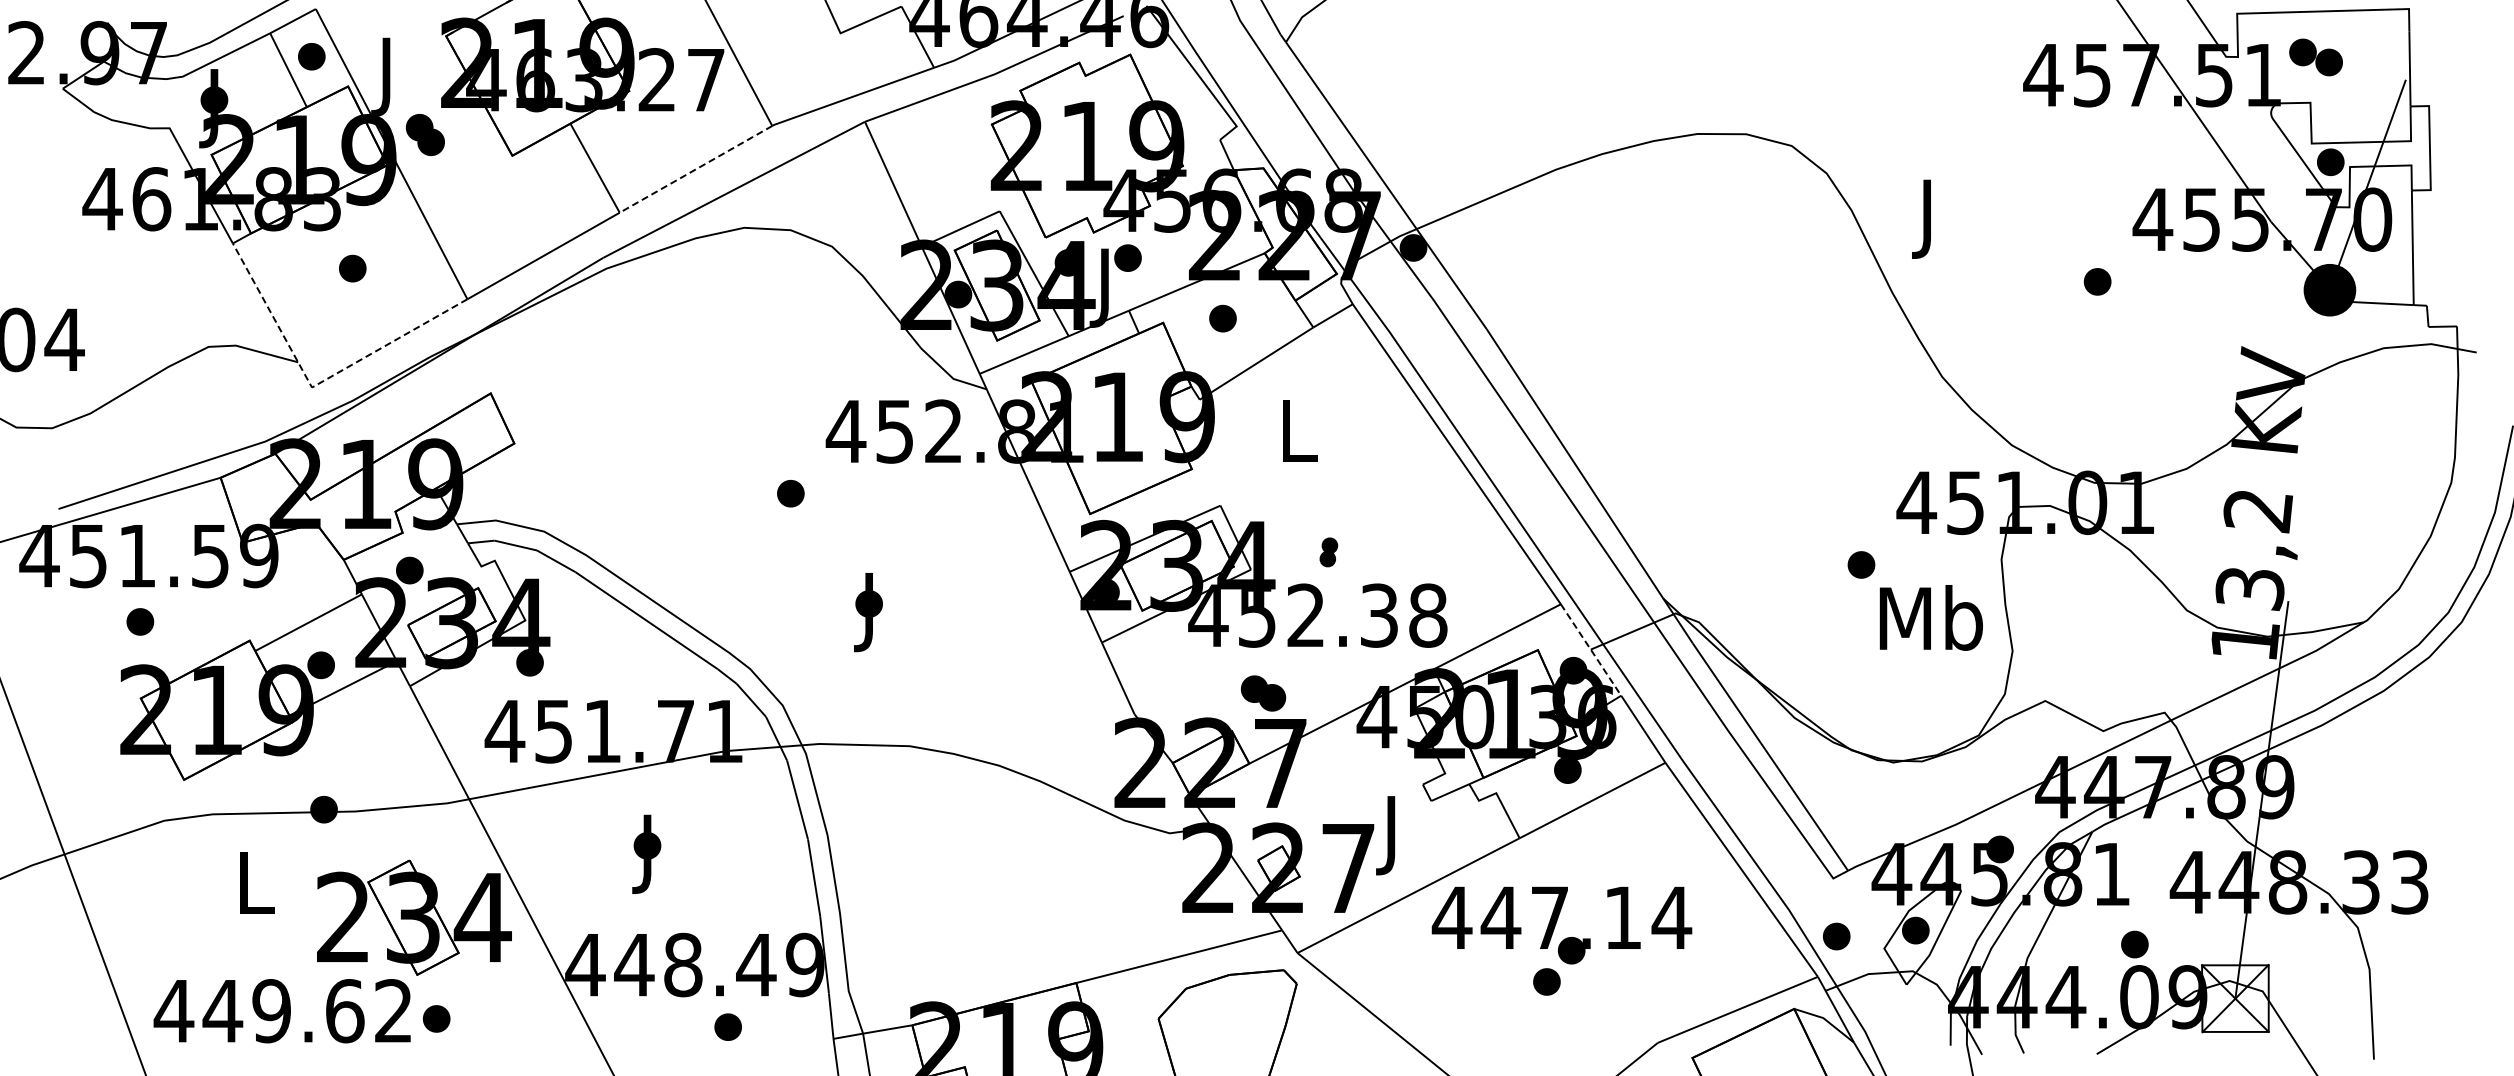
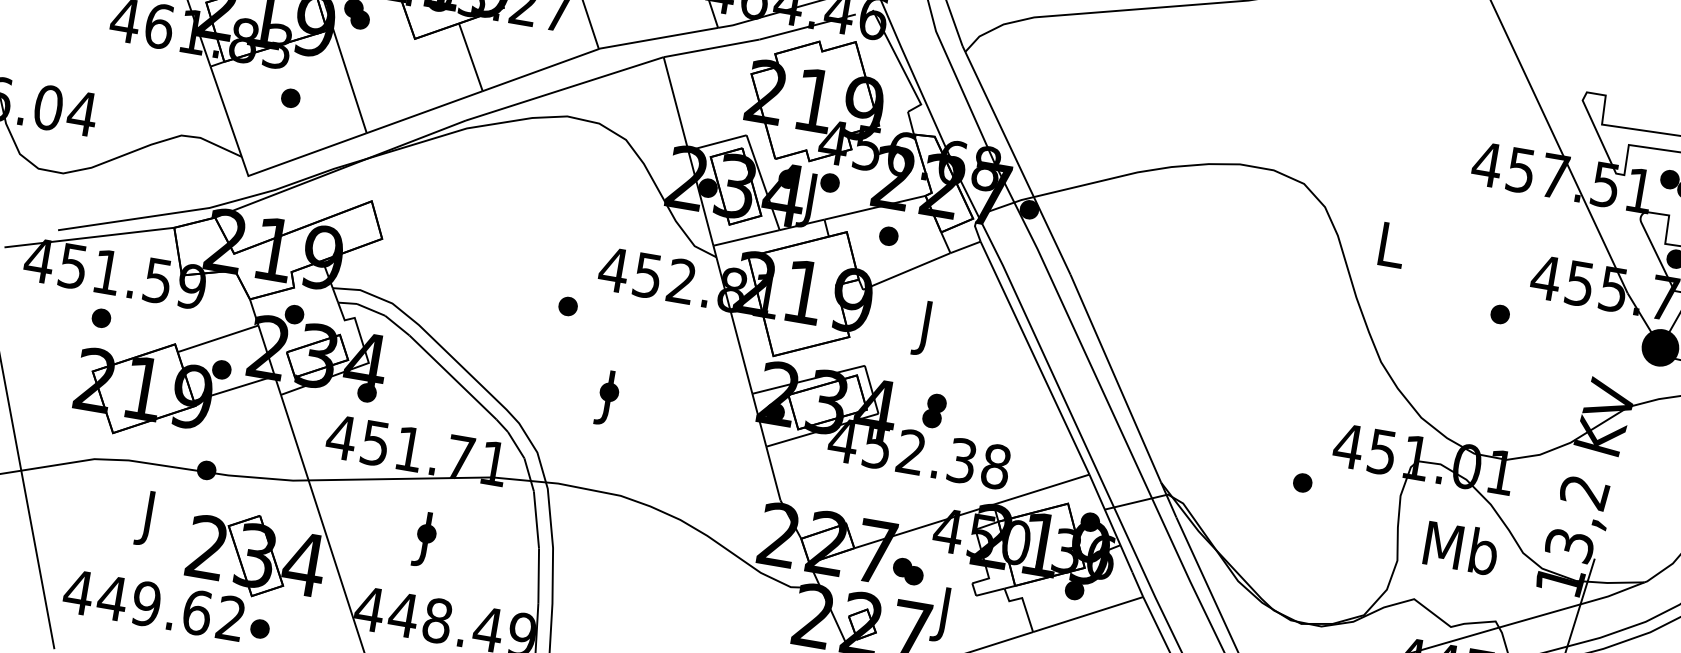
line: (696, 169) -> (541, 70), dashed -> solid
text: (1929, 218) -> (1391, 250), J -> L
line: (317, 384) -> (252, 174), dashed -> solid
text: (1299, 438) -> (927, 328), L -> J
part: (1328, 552) -> (934, 411), size x1.67
text: (1930, 617) -> (1461, 547), moved
line: (1591, 650) -> (1105, 510), dashed -> solid
part: (1263, 693) -> (908, 571), moved
text: (256, 890) -> (150, 518), L -> J

